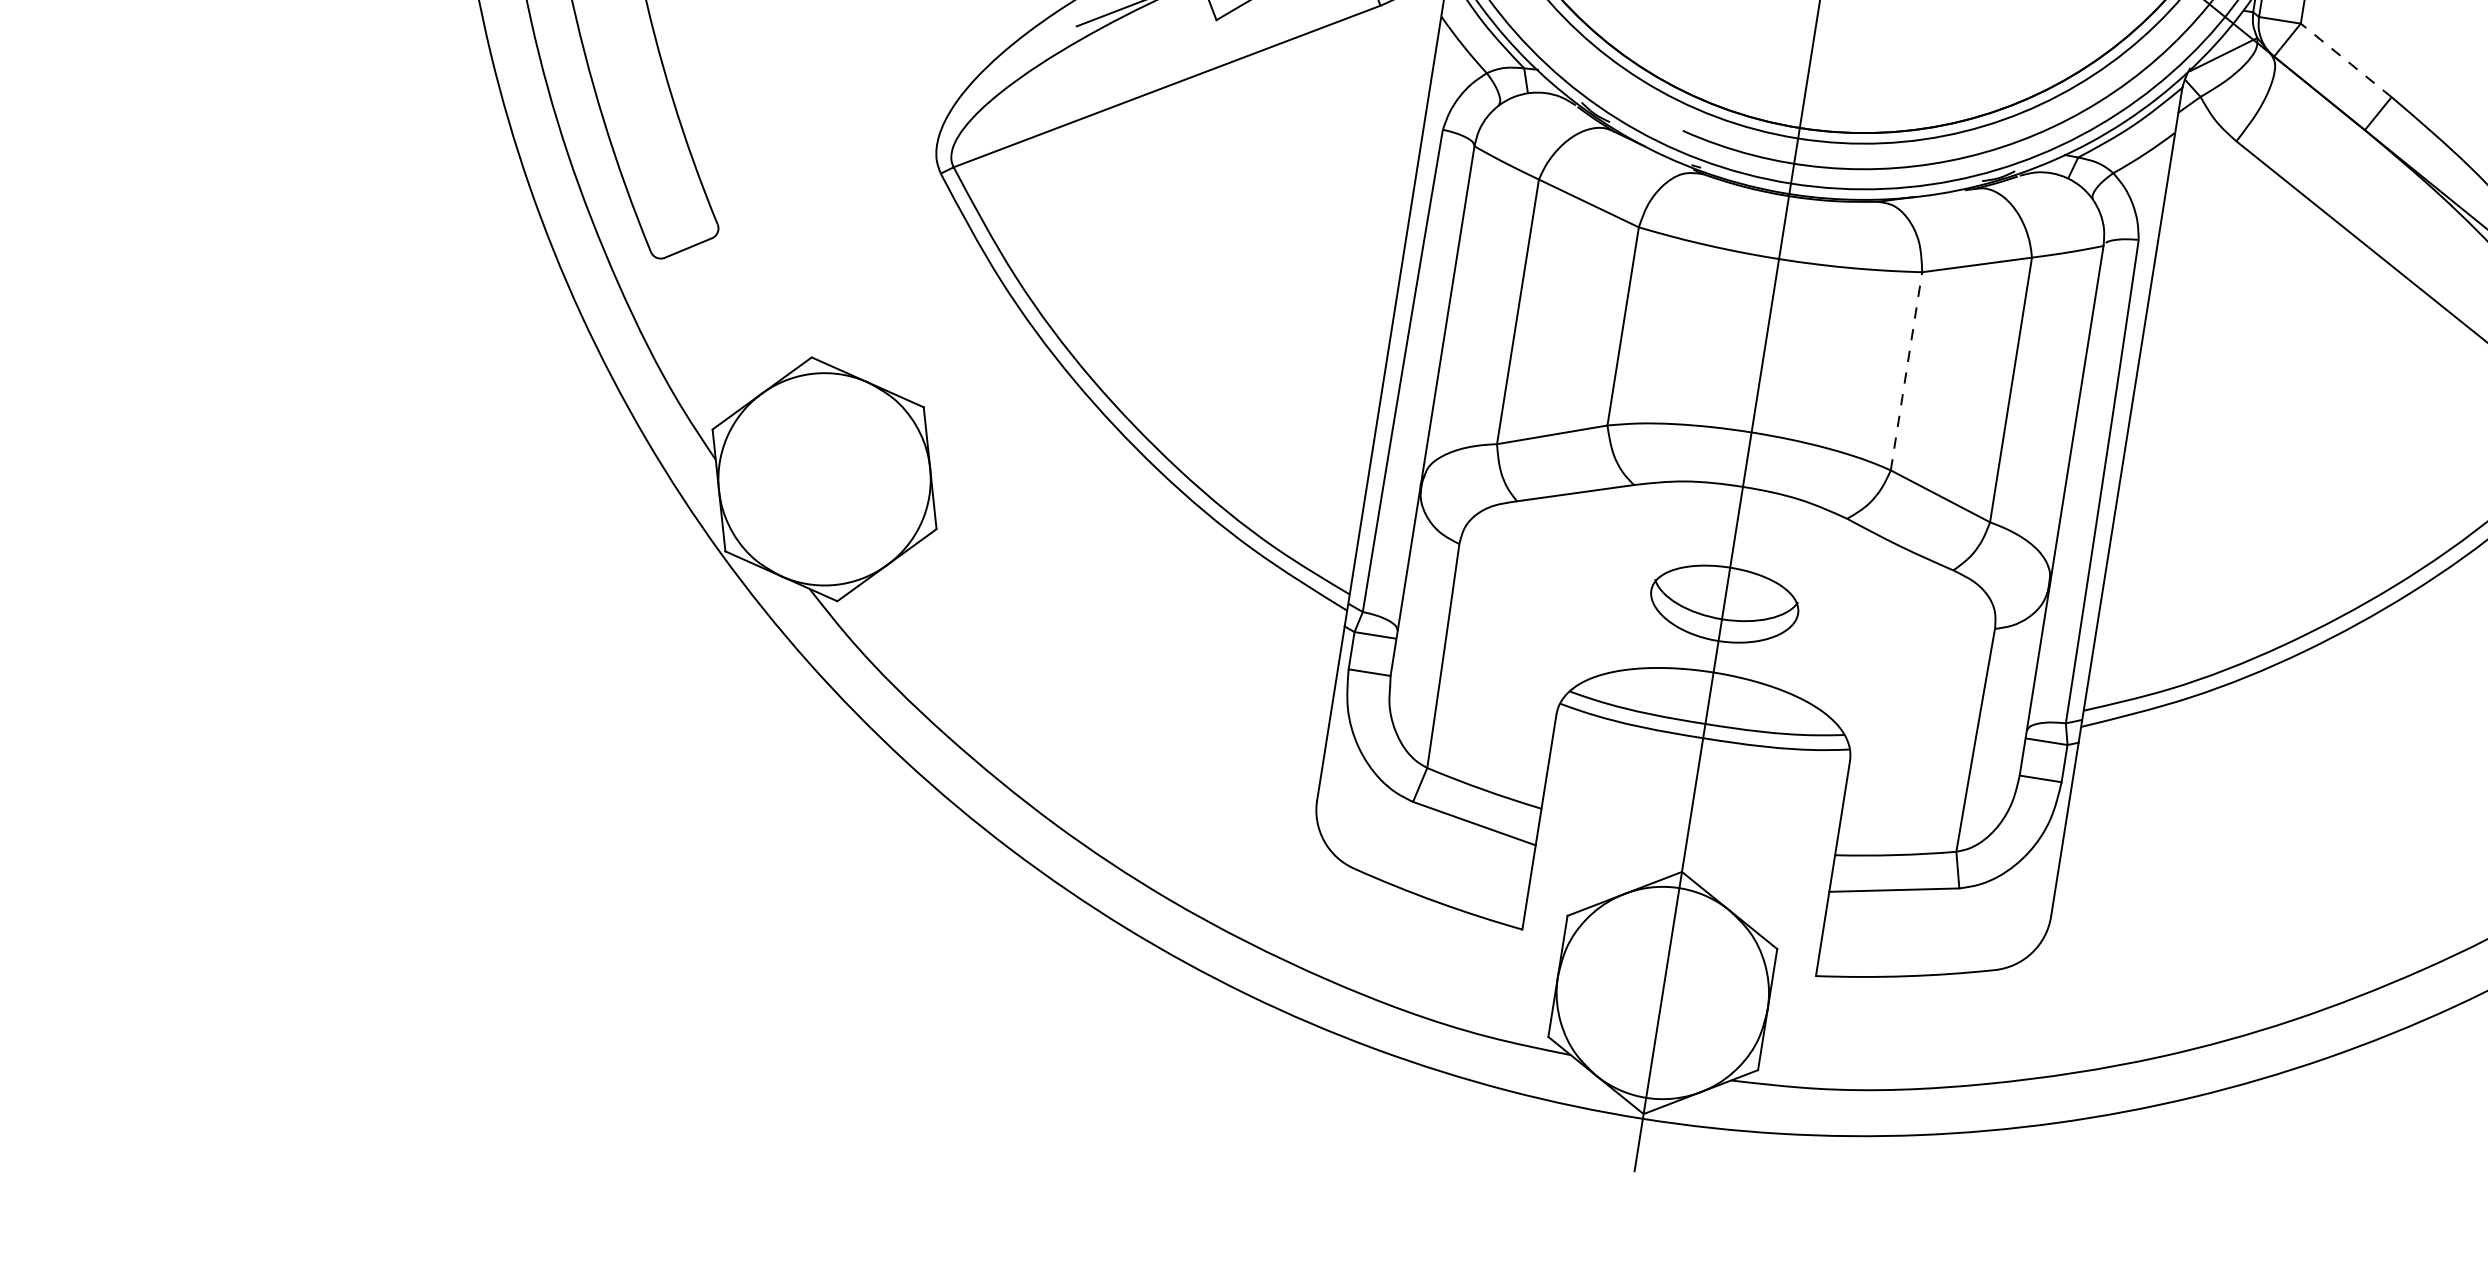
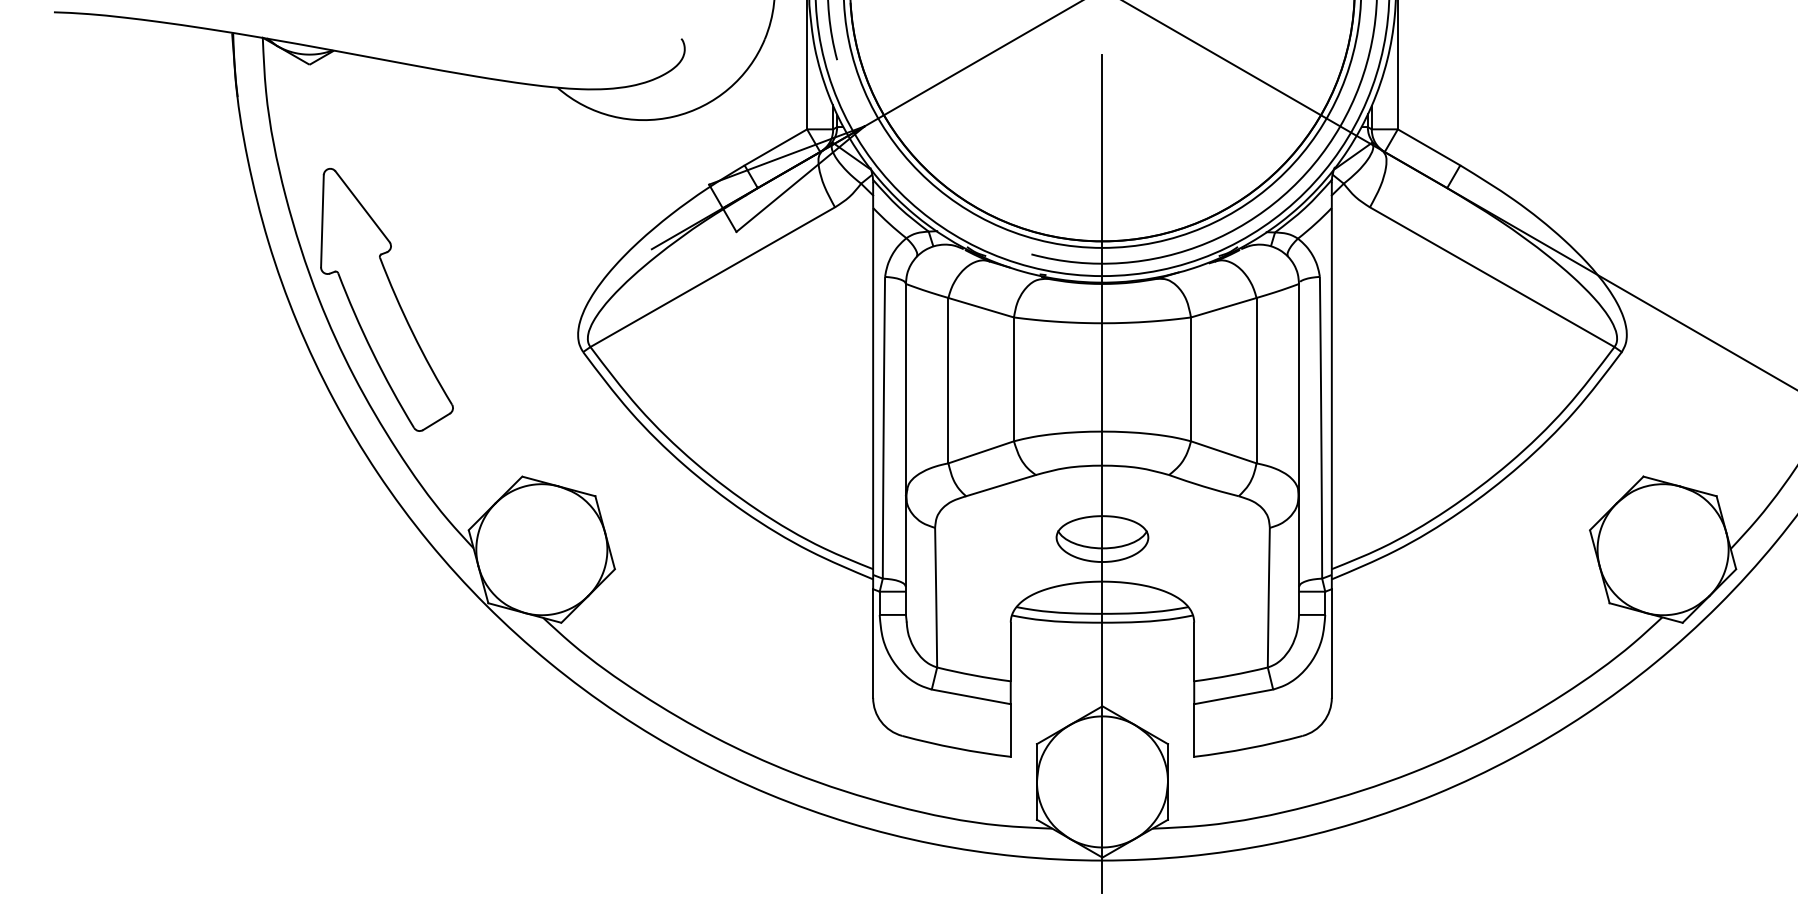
line: (2345, 60) -> (1428, 147), dashed -> solid
line: (1907, 371) -> (1191, 379), dashed -> solid

